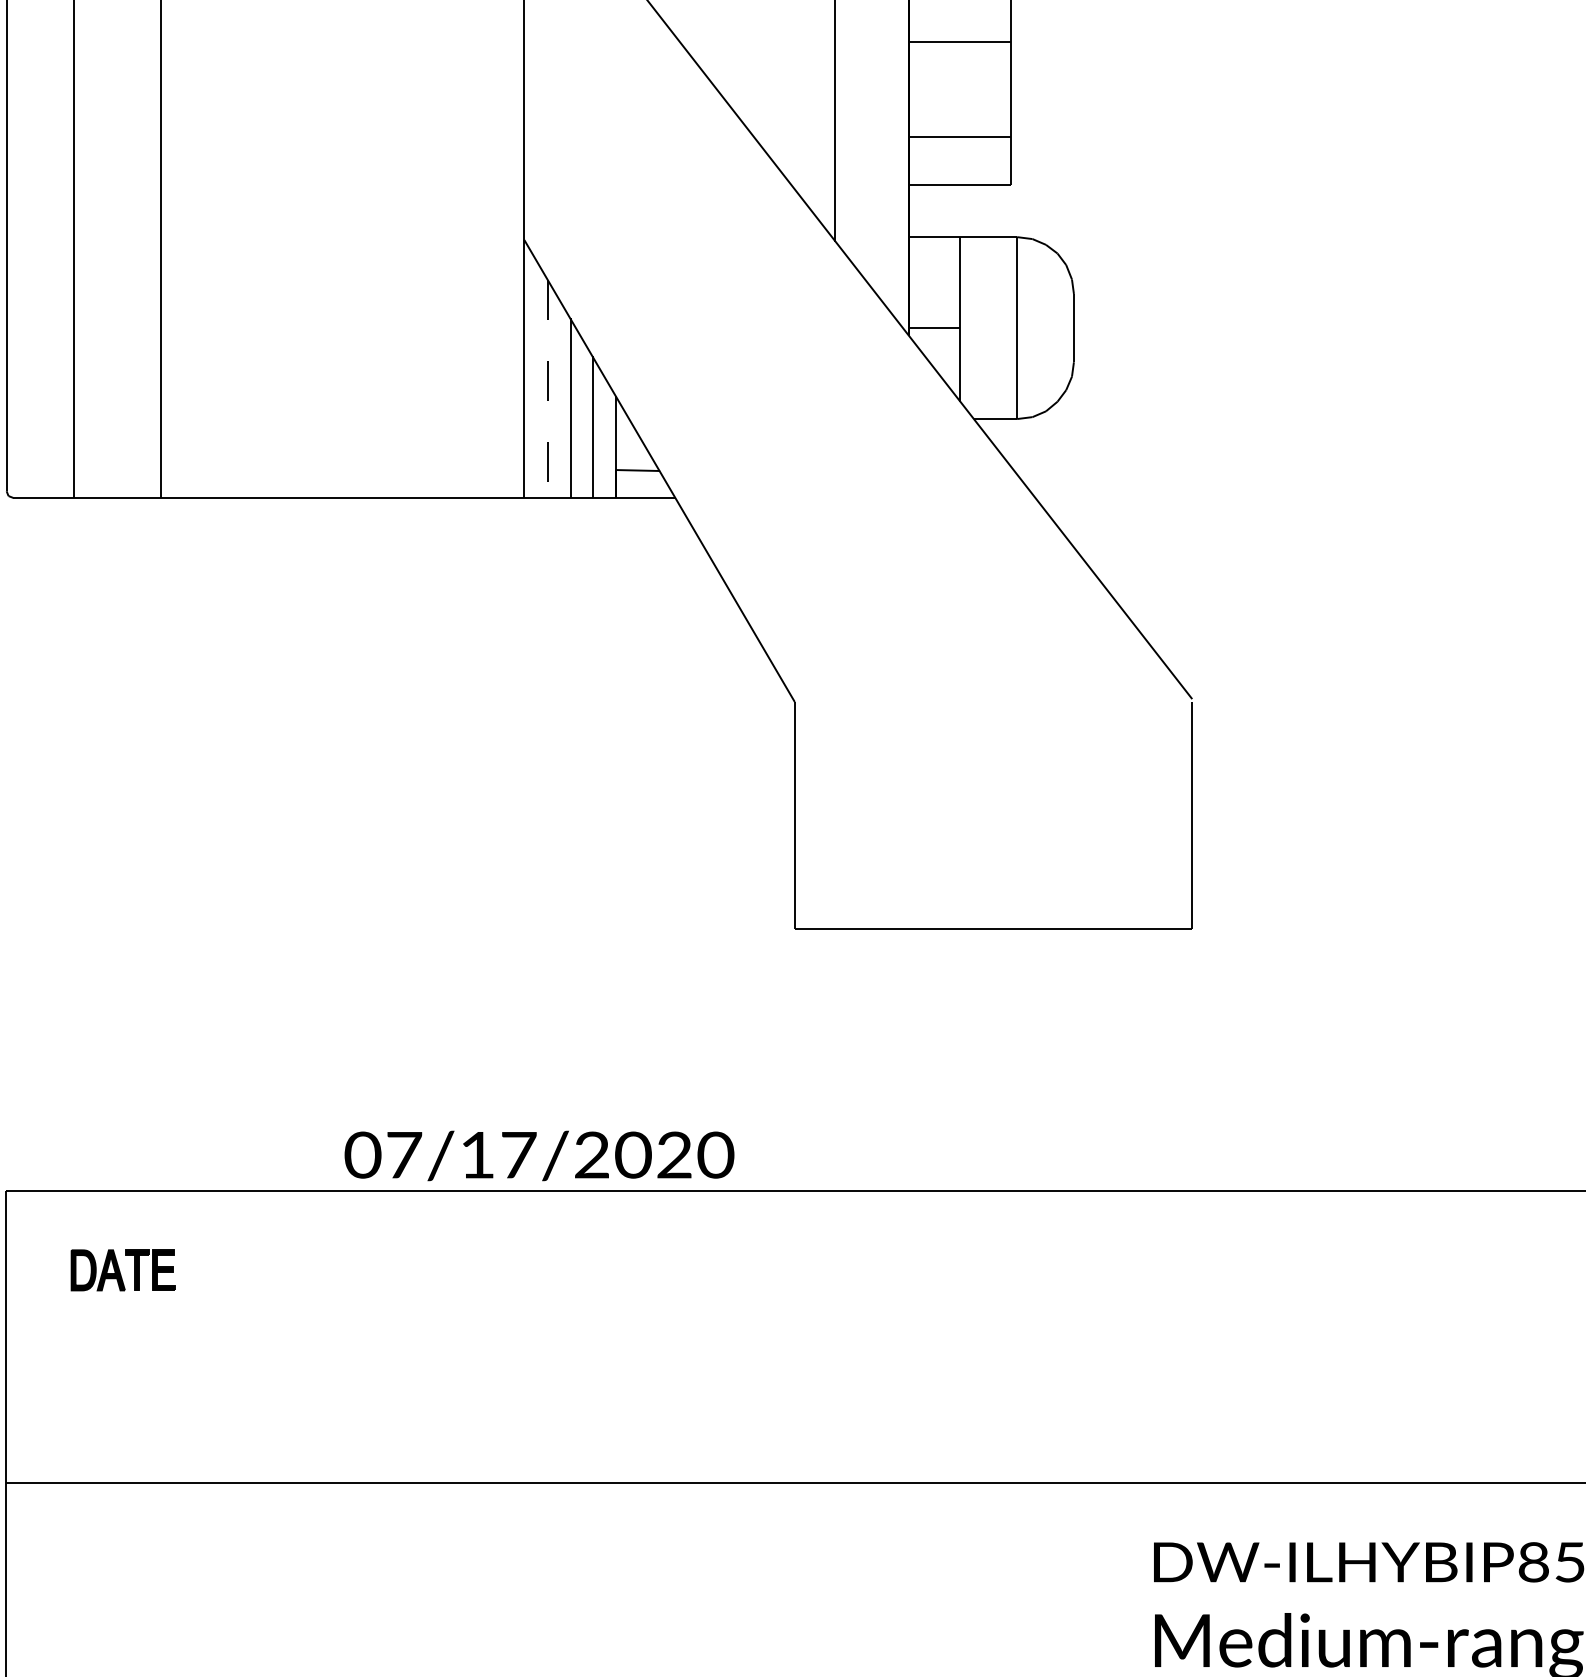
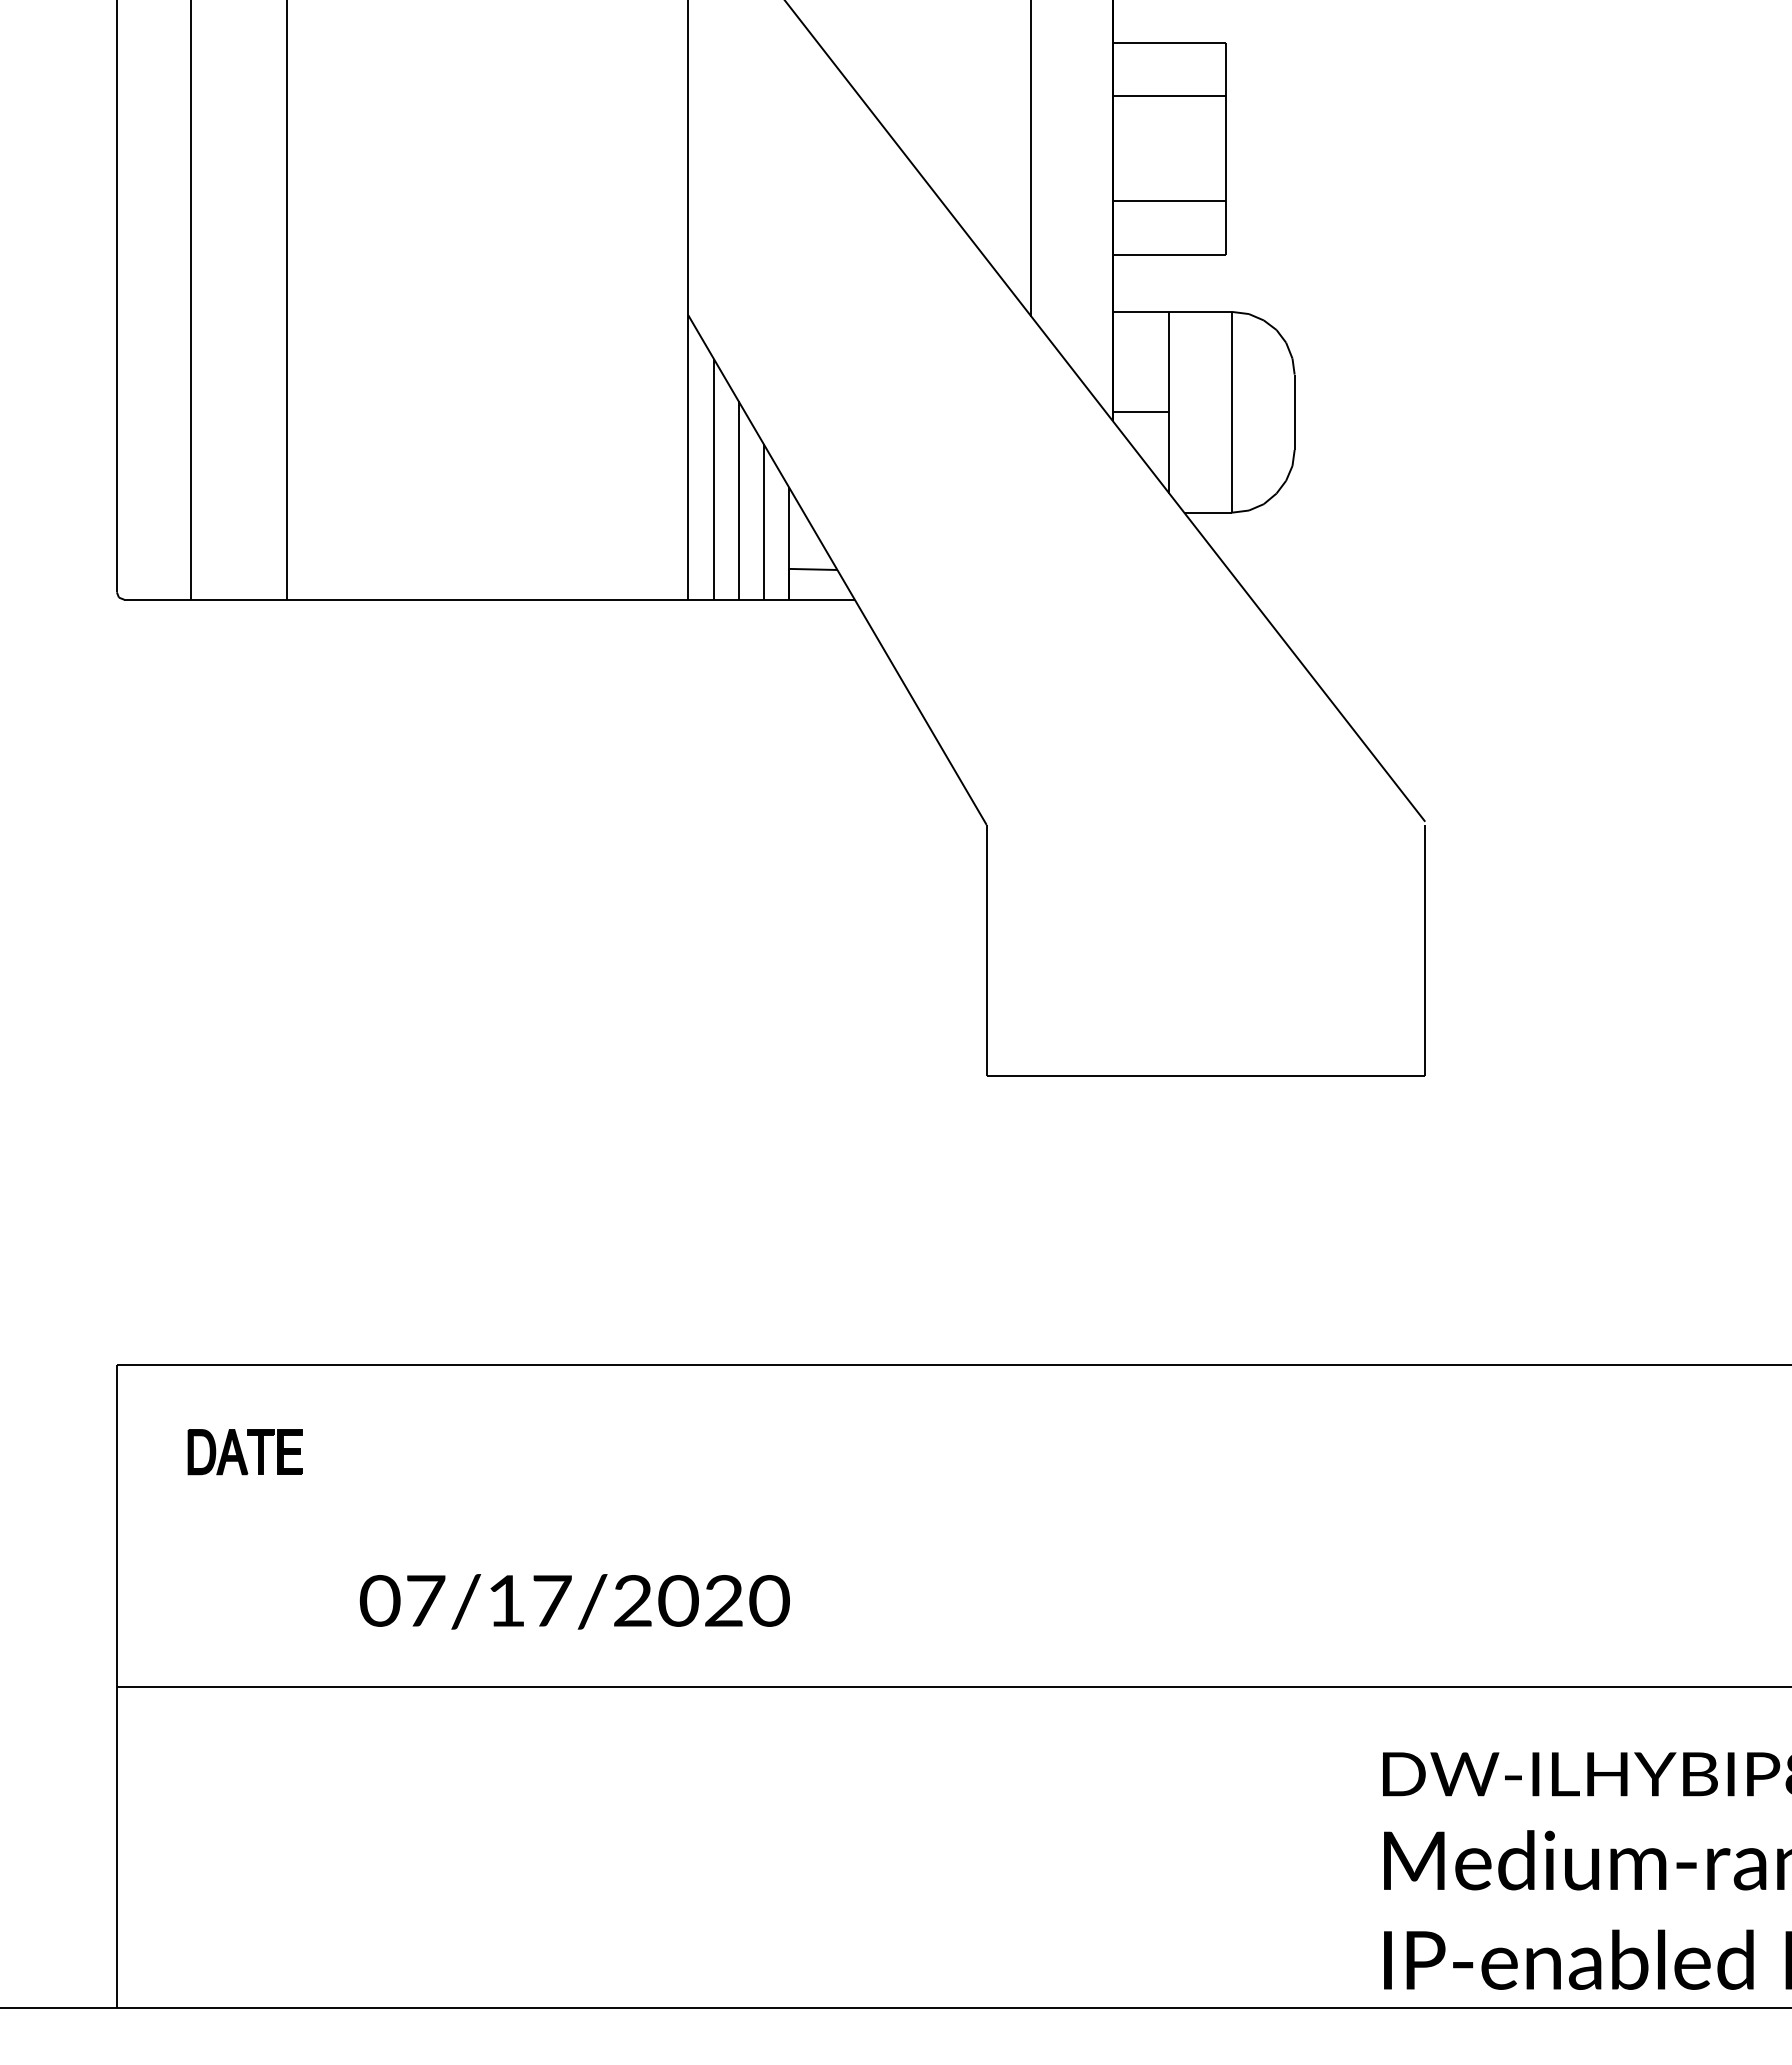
line: (547, 388) -> (713, 479), dashed -> solid
text: (539, 1155) -> (574, 1601), moved

